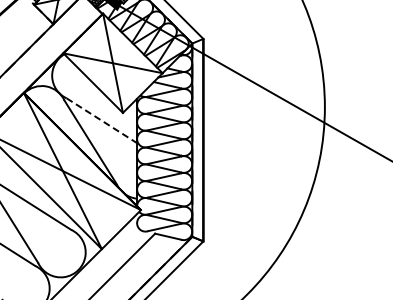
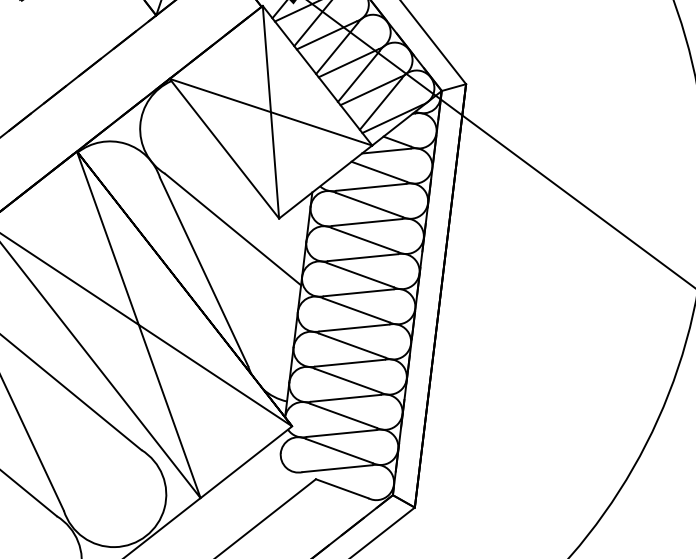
line: (101, 120) -> (232, 228), dashed -> solid

